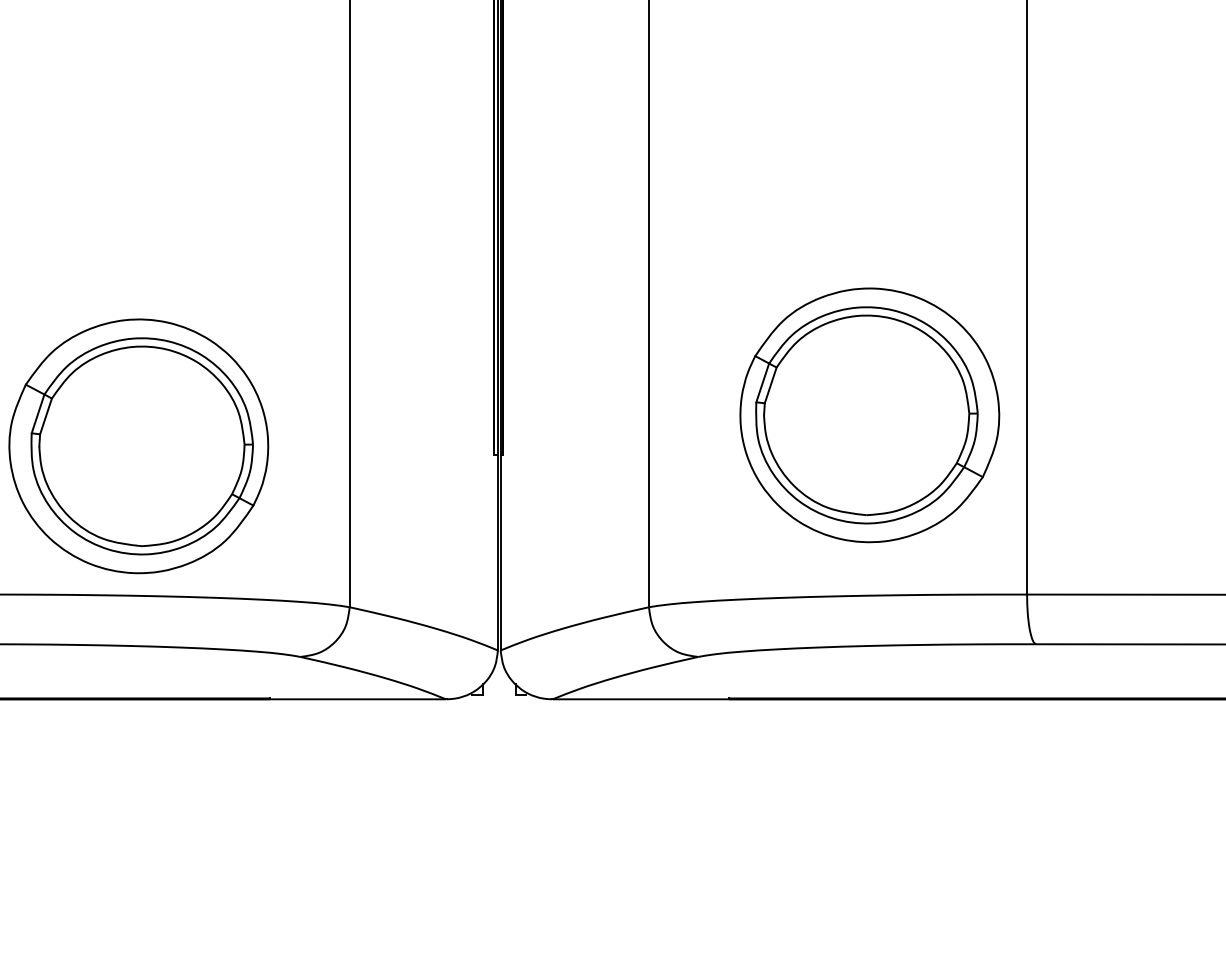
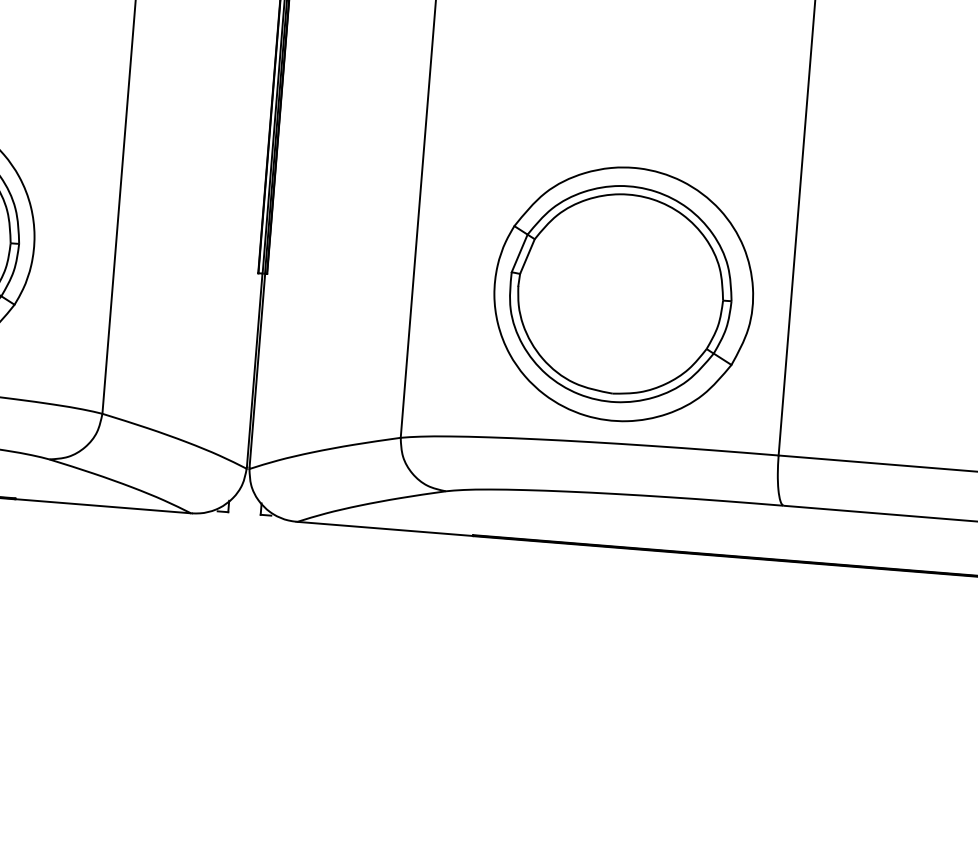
part: (869, 415) -> (623, 294), moved

